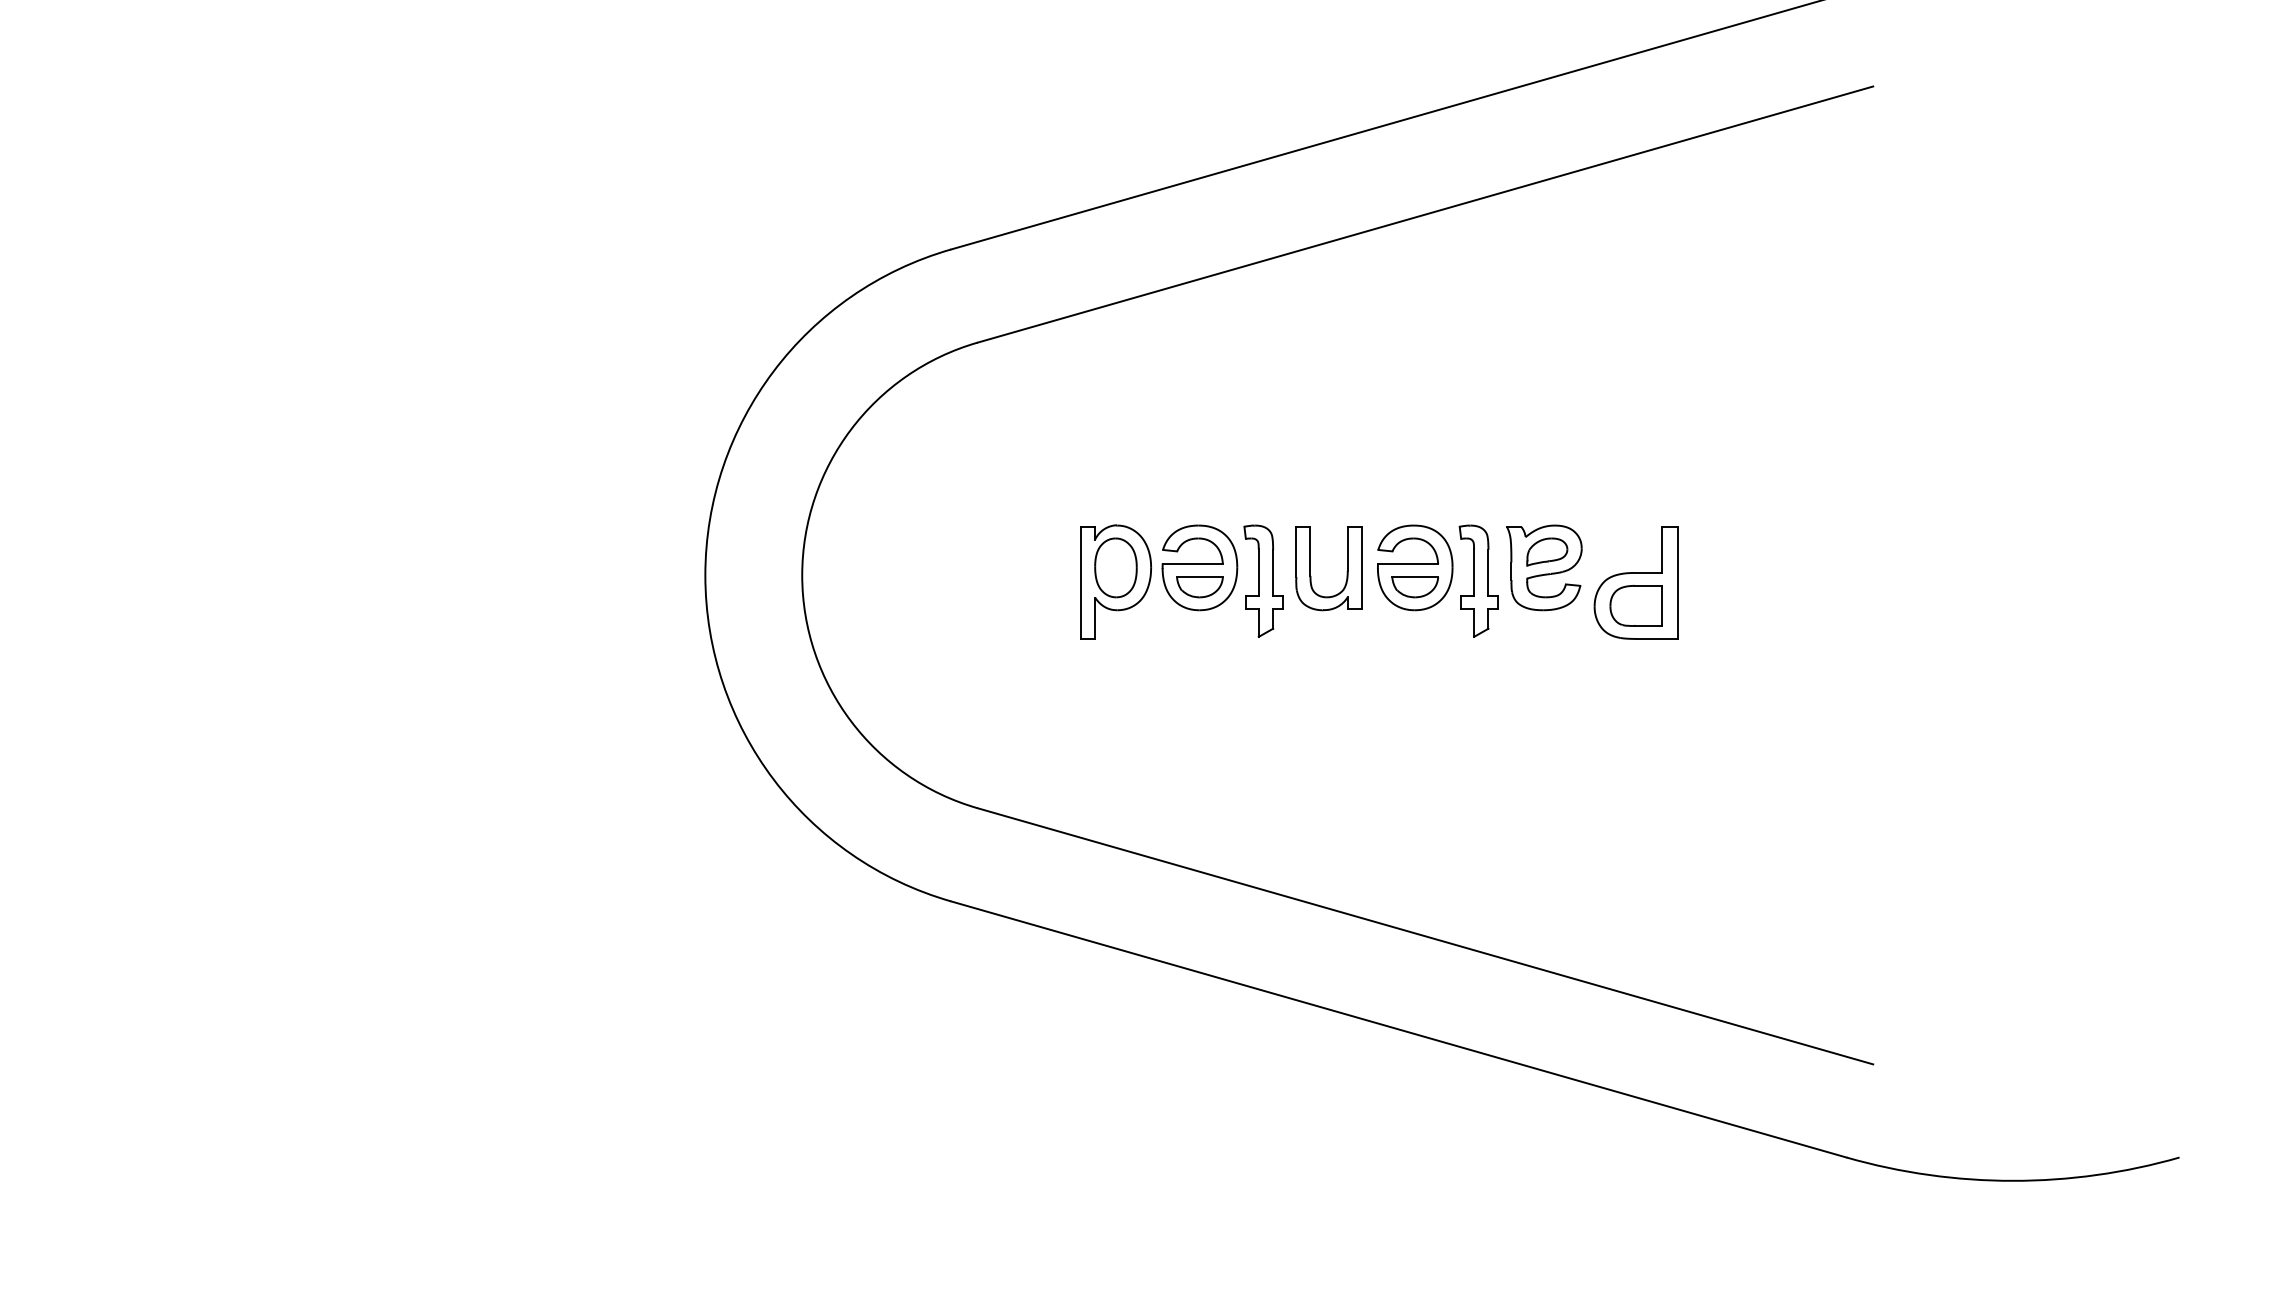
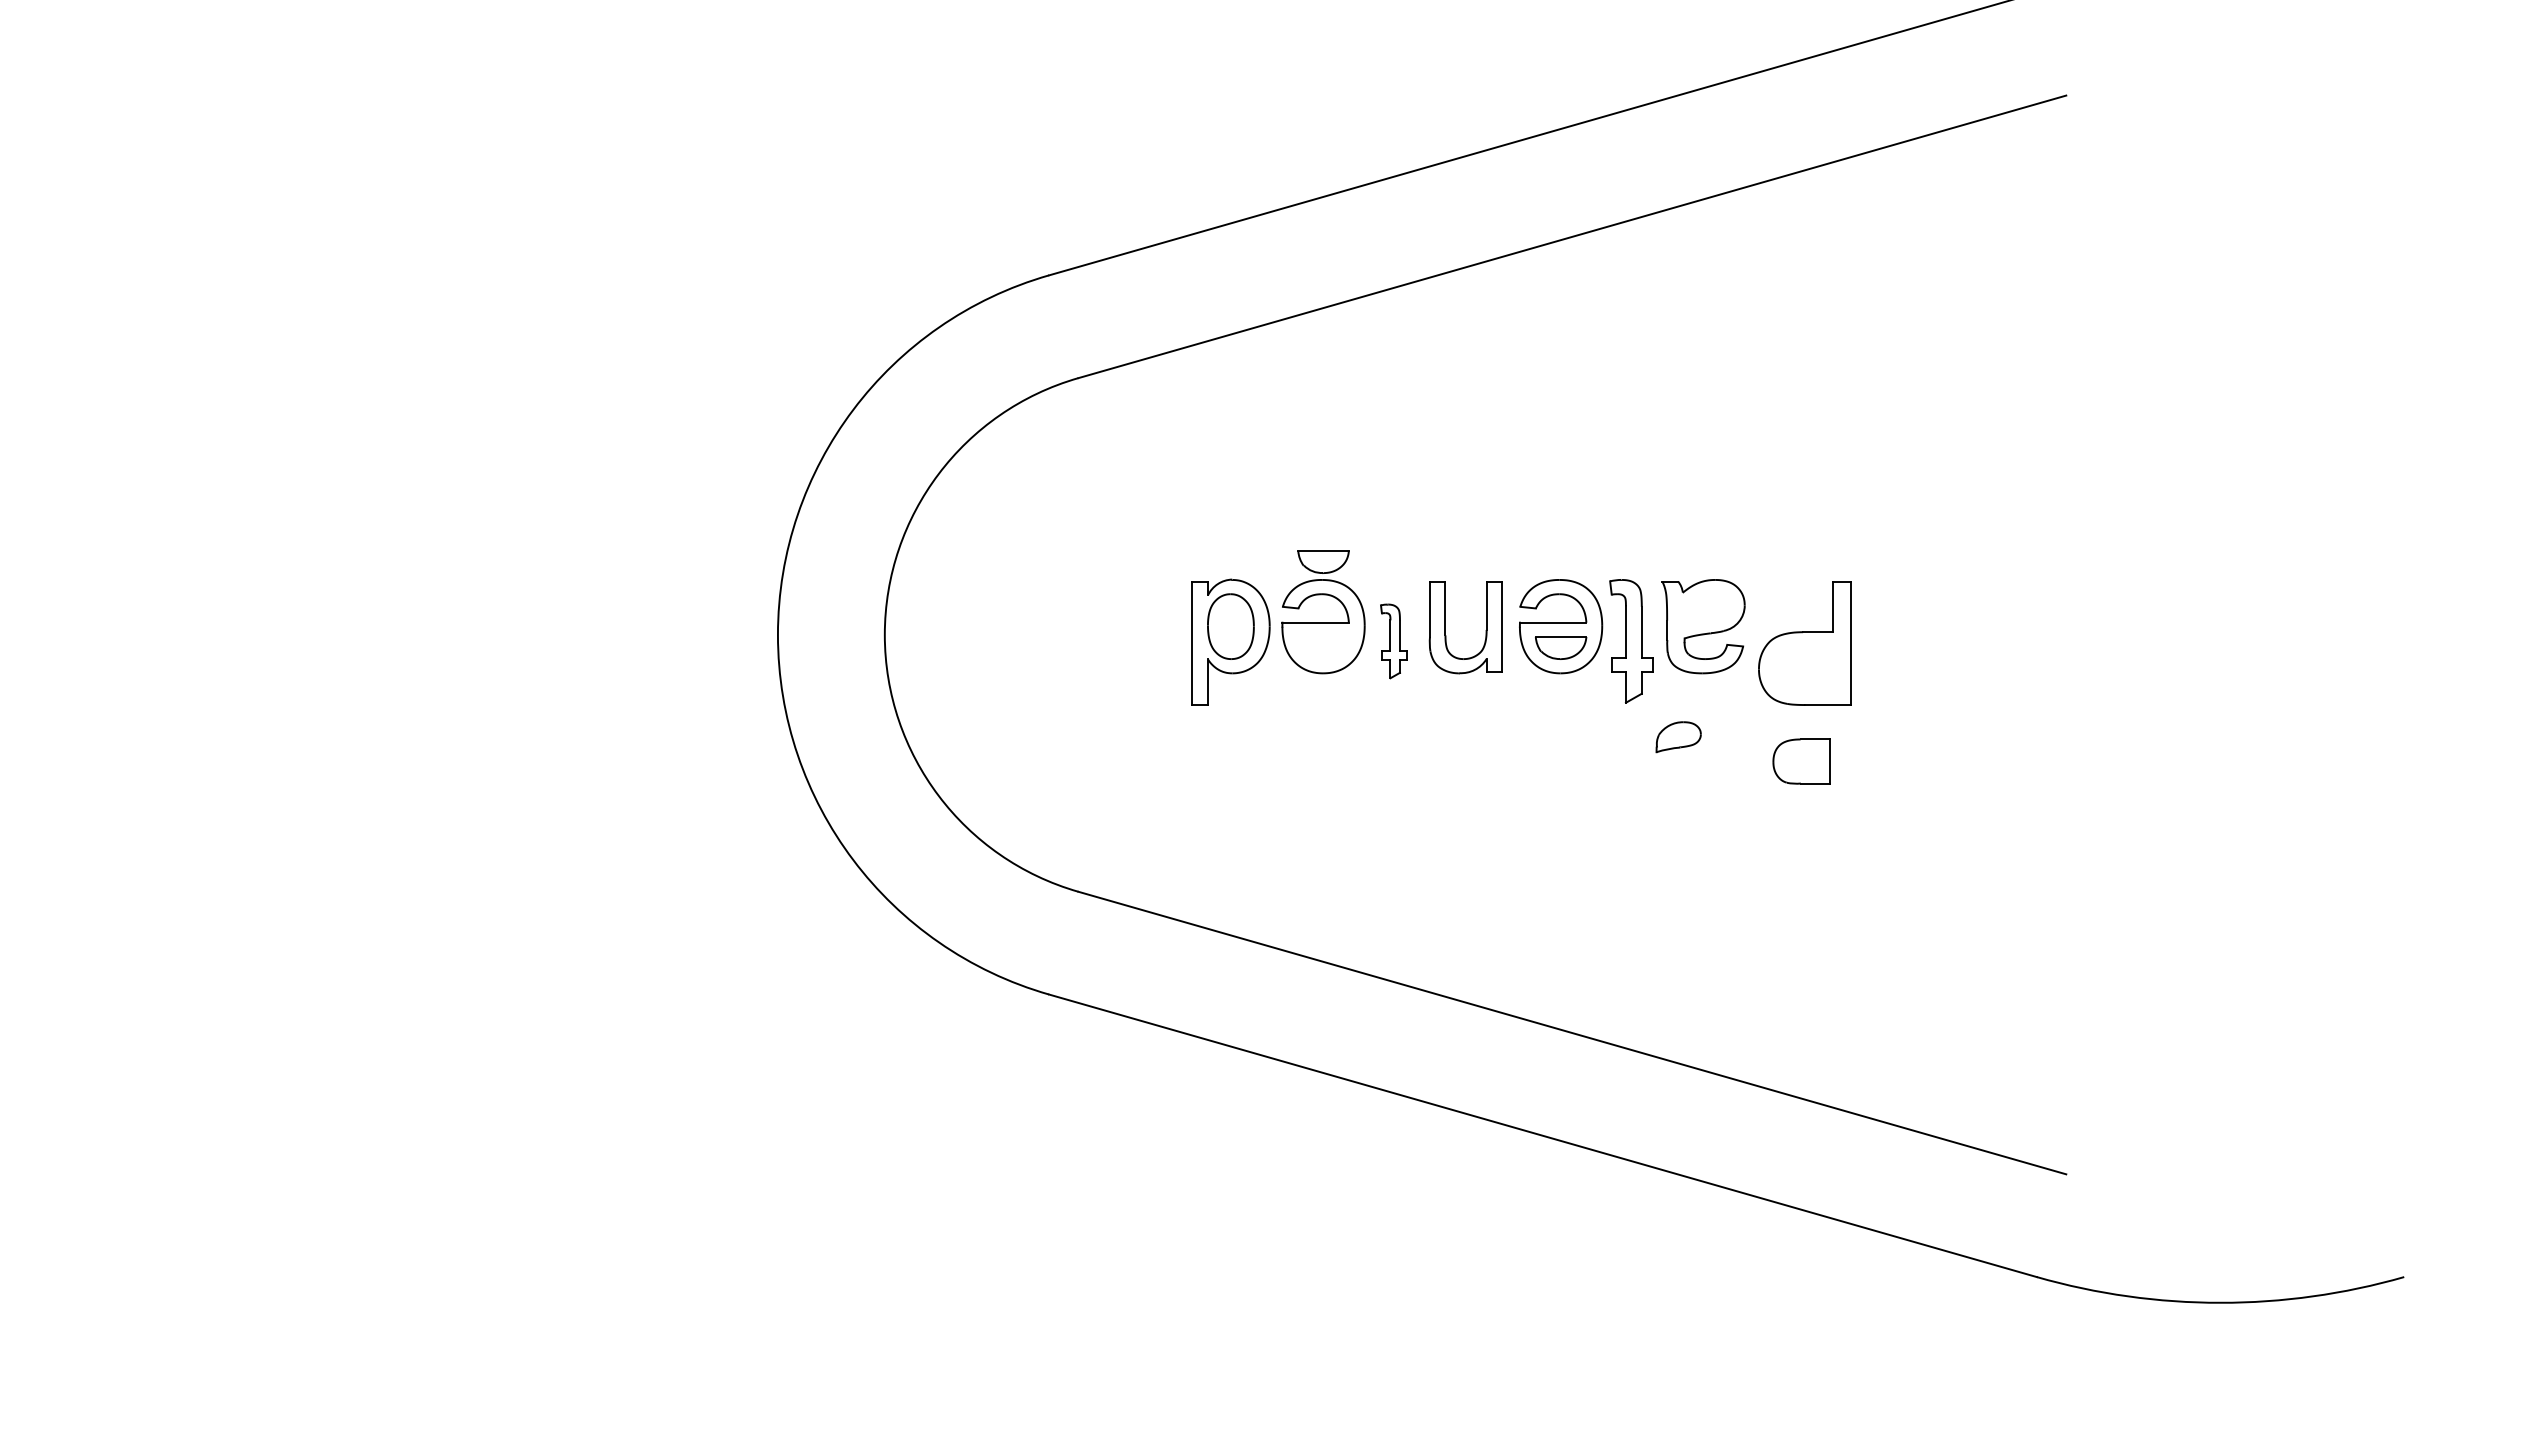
part: (1547, 552) -> (1678, 737), moved
part: (1263, 581) -> (1393, 641), size x0.6
part: (1199, 586) -> (1323, 561), moved
part: (1635, 605) -> (1801, 761), moved

